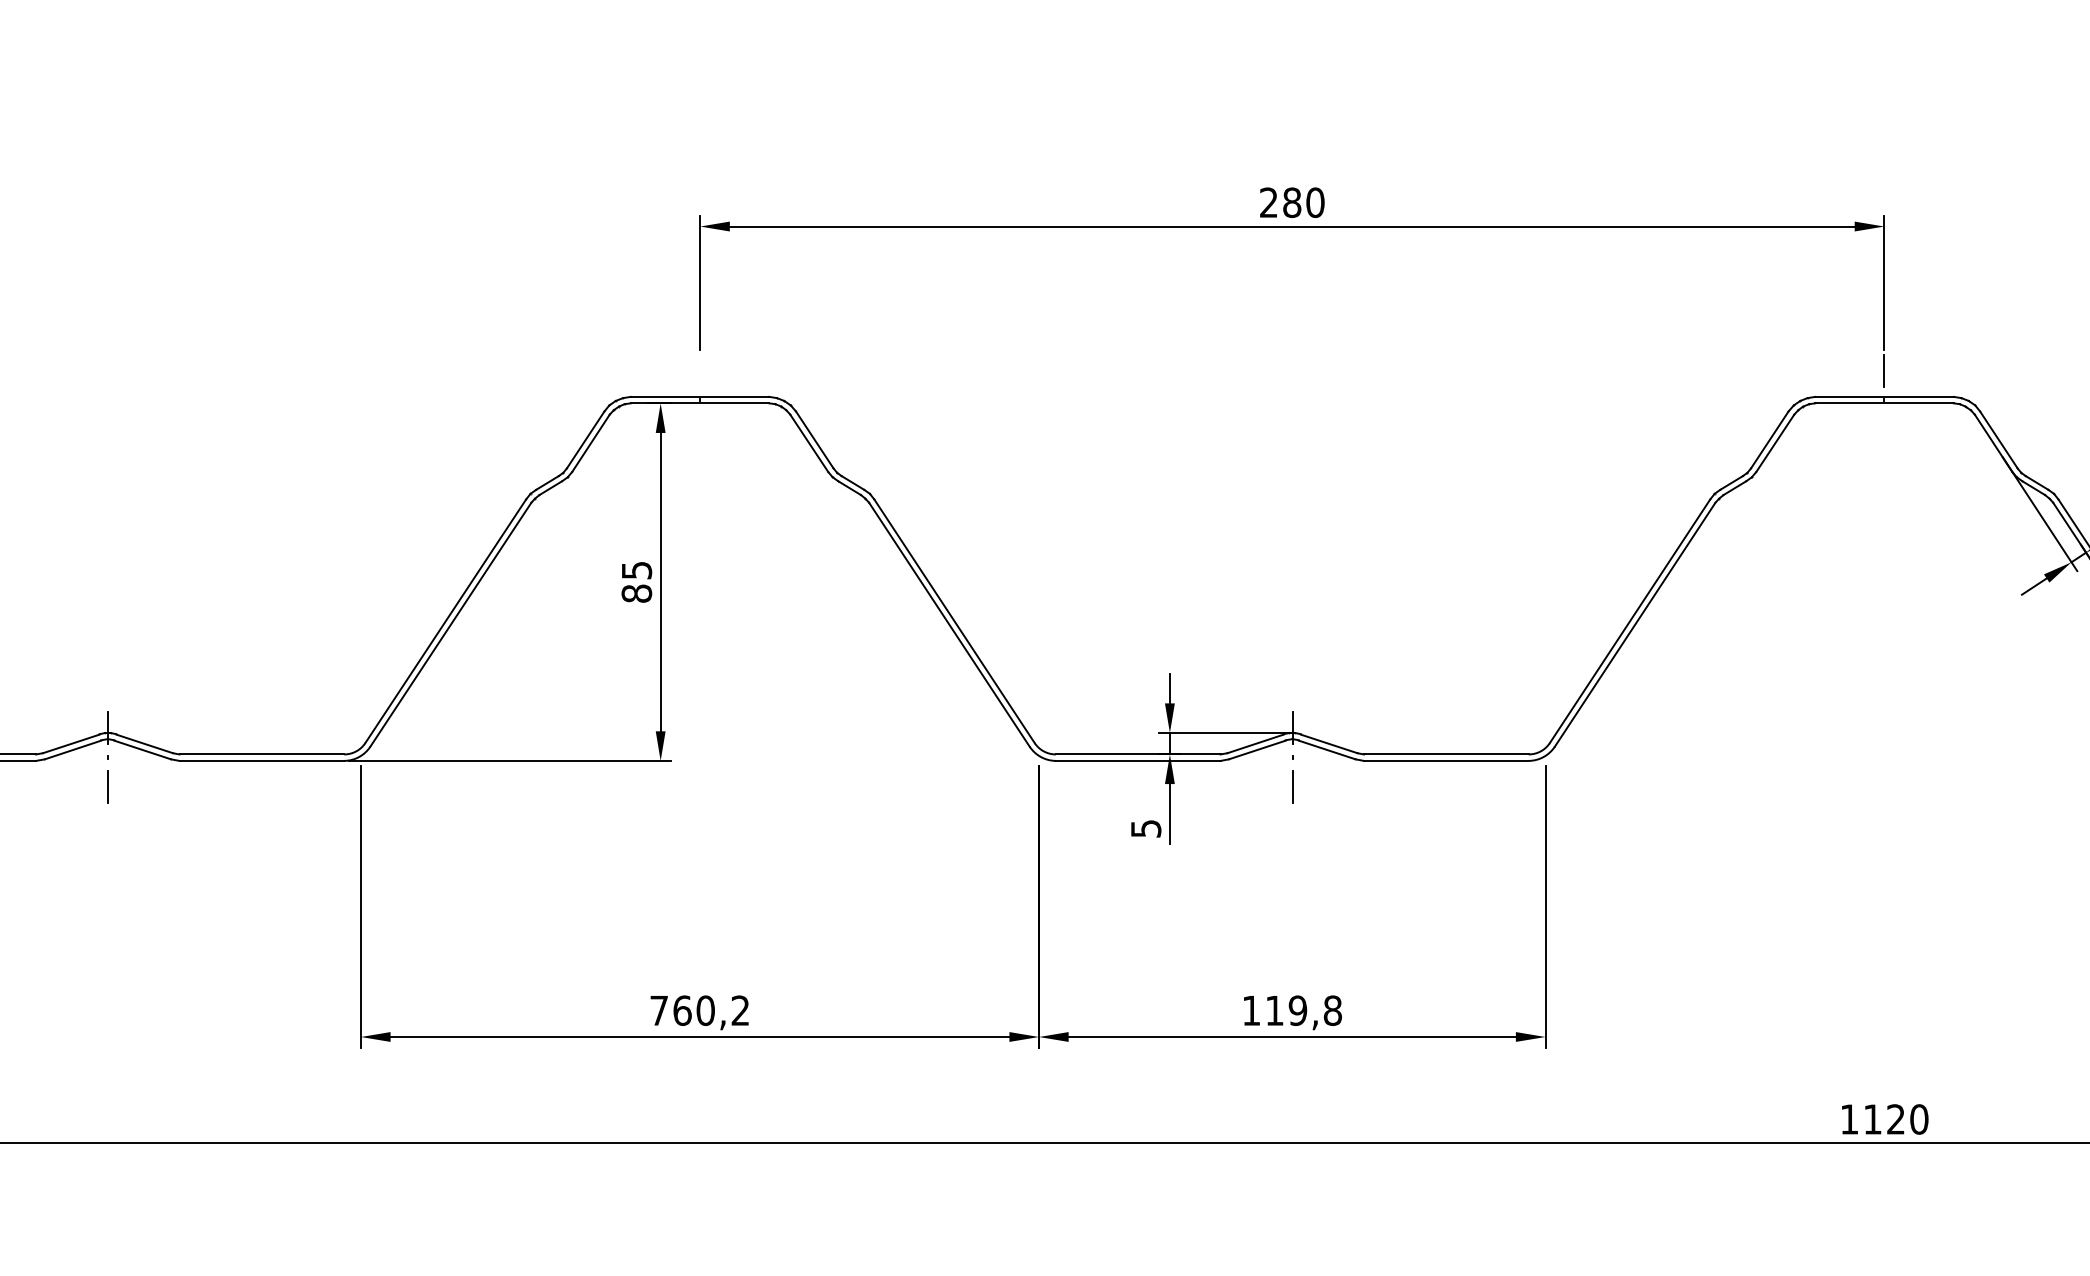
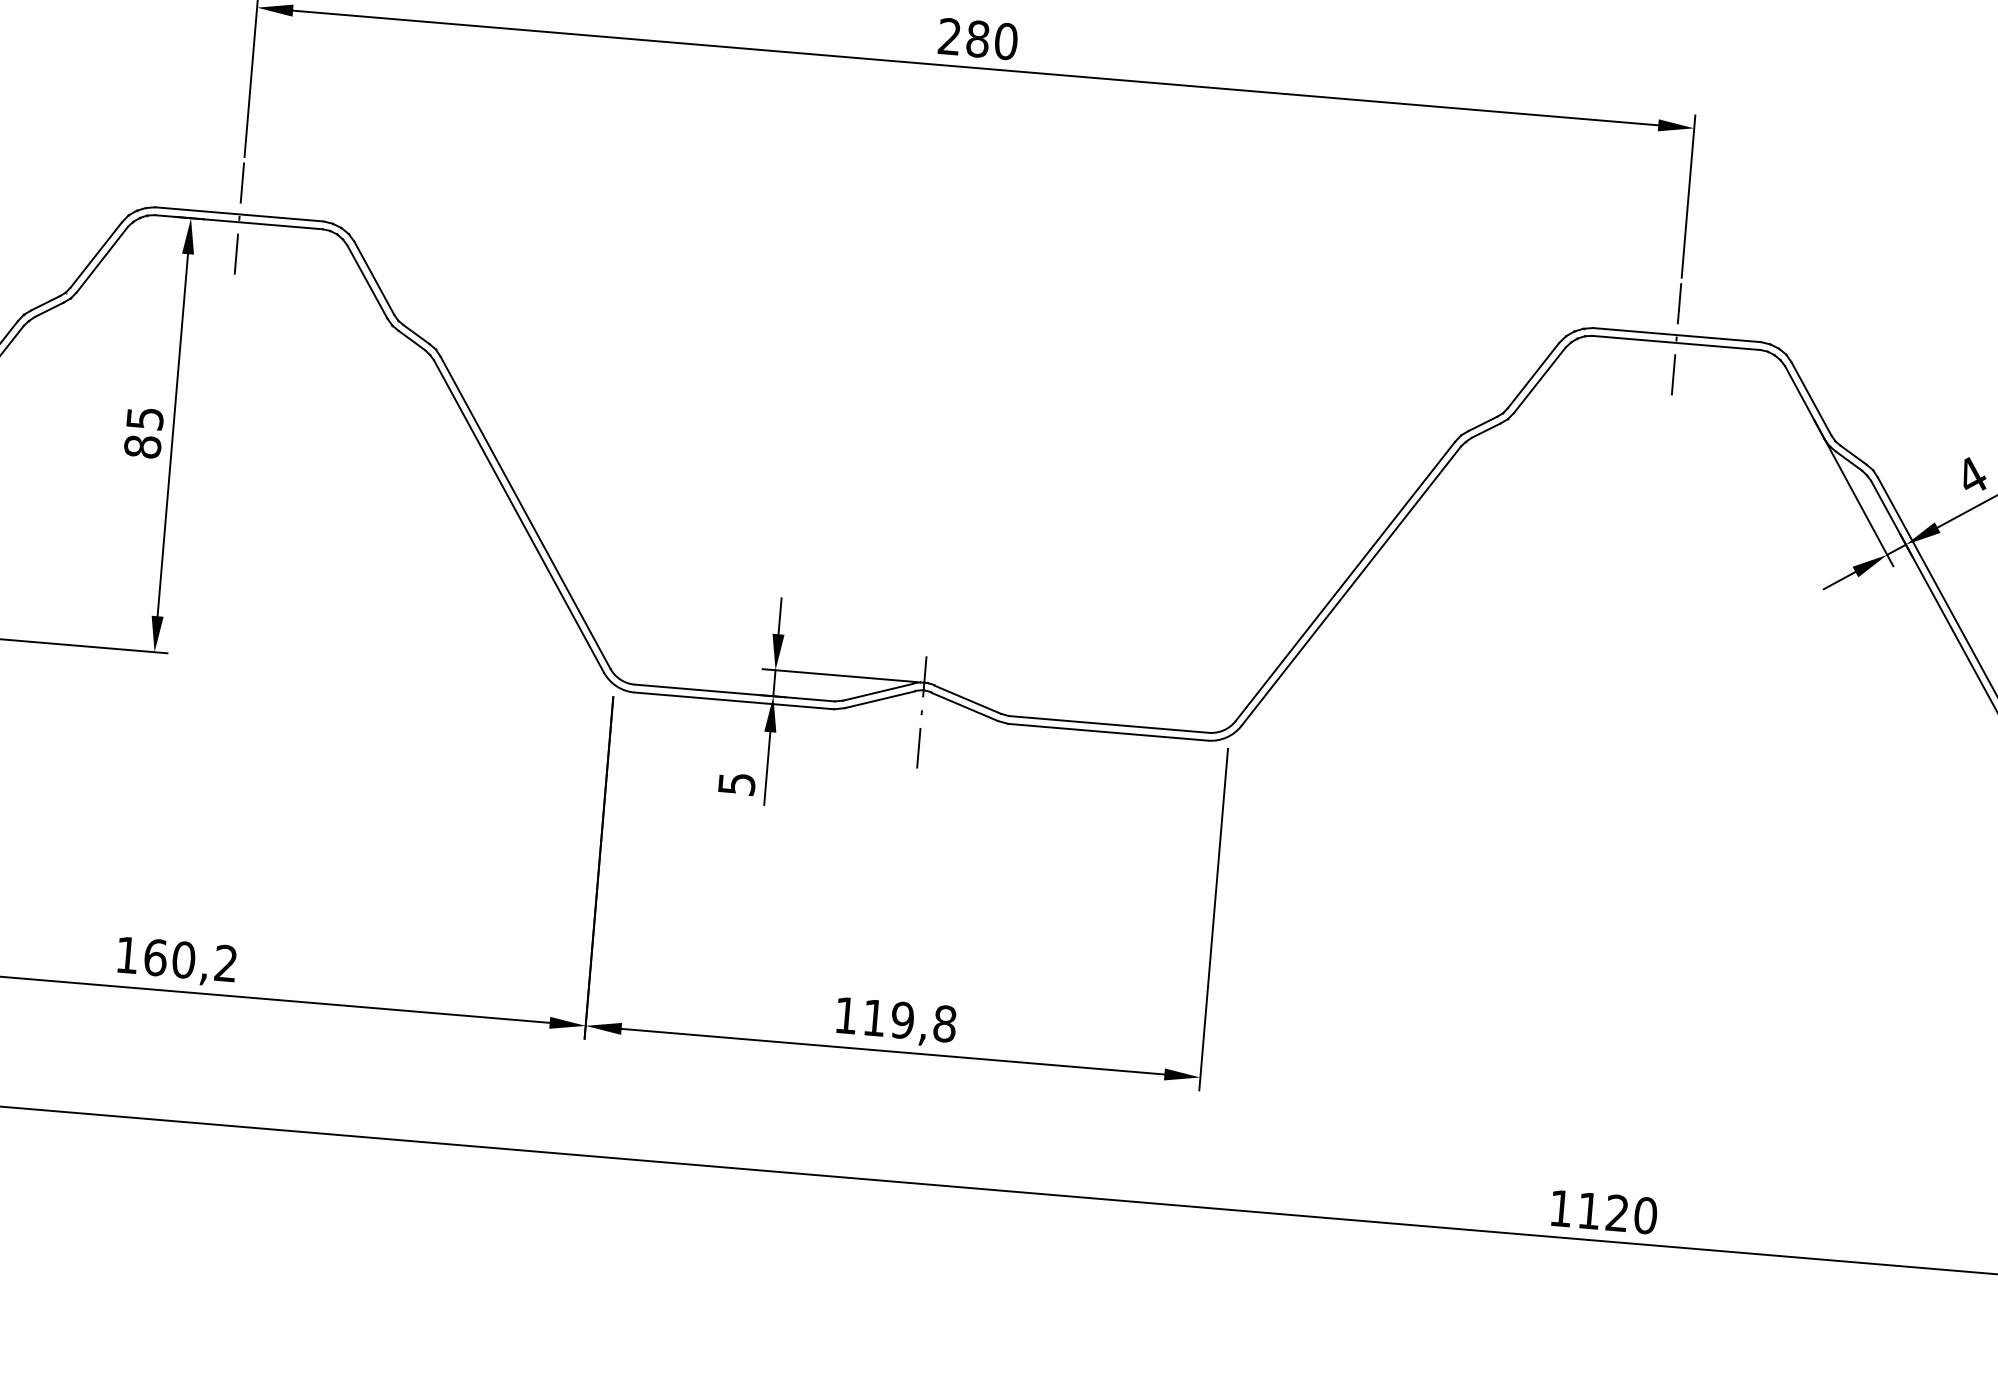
line: (700, 370) -> (242, 182), added
line: (700, 429) -> (236, 254), added
line: (1883, 429) -> (1672, 374), added
text: (658, 1010) -> (126, 954), 760,2 -> 160,2

